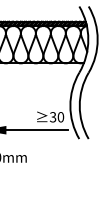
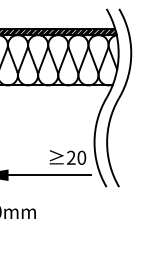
text: (53, 117) -> (71, 158), 30 -> 20

